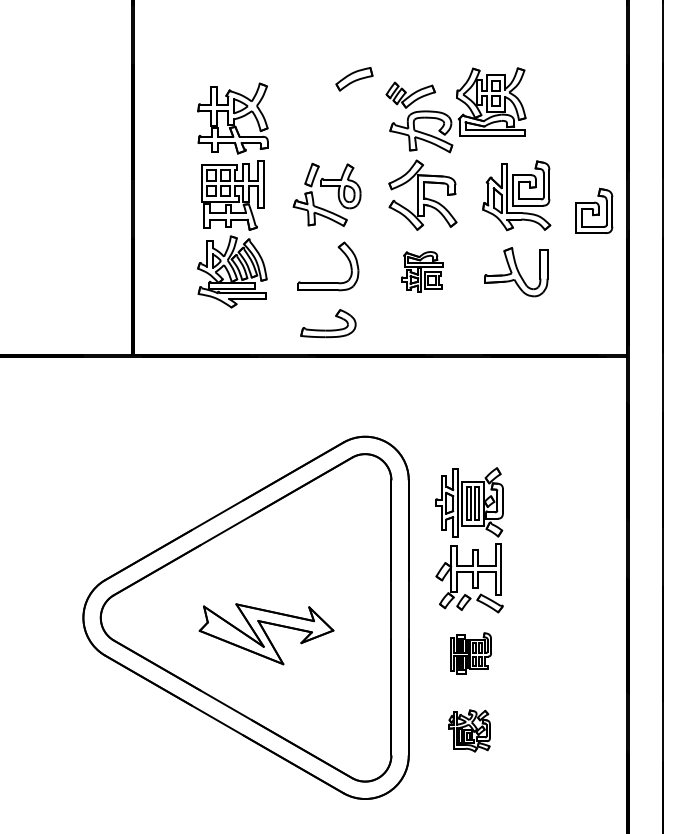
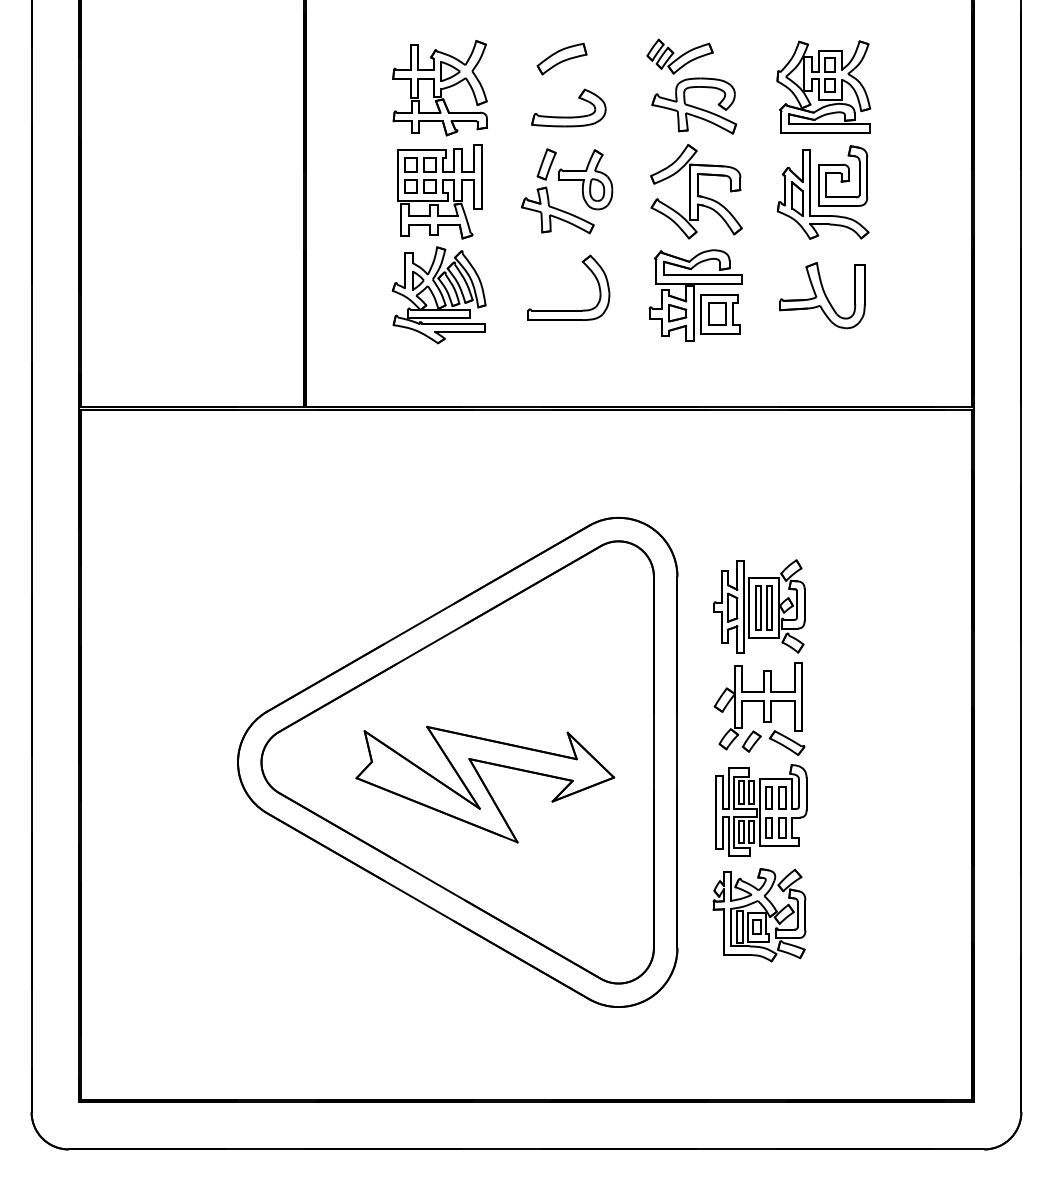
part: (354, 78) -> (561, 58), moved
part: (491, 101) -> (823, 86), moved
part: (594, 210) -> (928, 212), removed
part: (422, 272) -> (695, 295), size x1.67
part: (328, 329) -> (568, 116), moved
part: (266, 634) -> (485, 784), size x1.43
part: (471, 653) -> (761, 810), size x1.67
part: (469, 731) -> (759, 915), size x1.67

